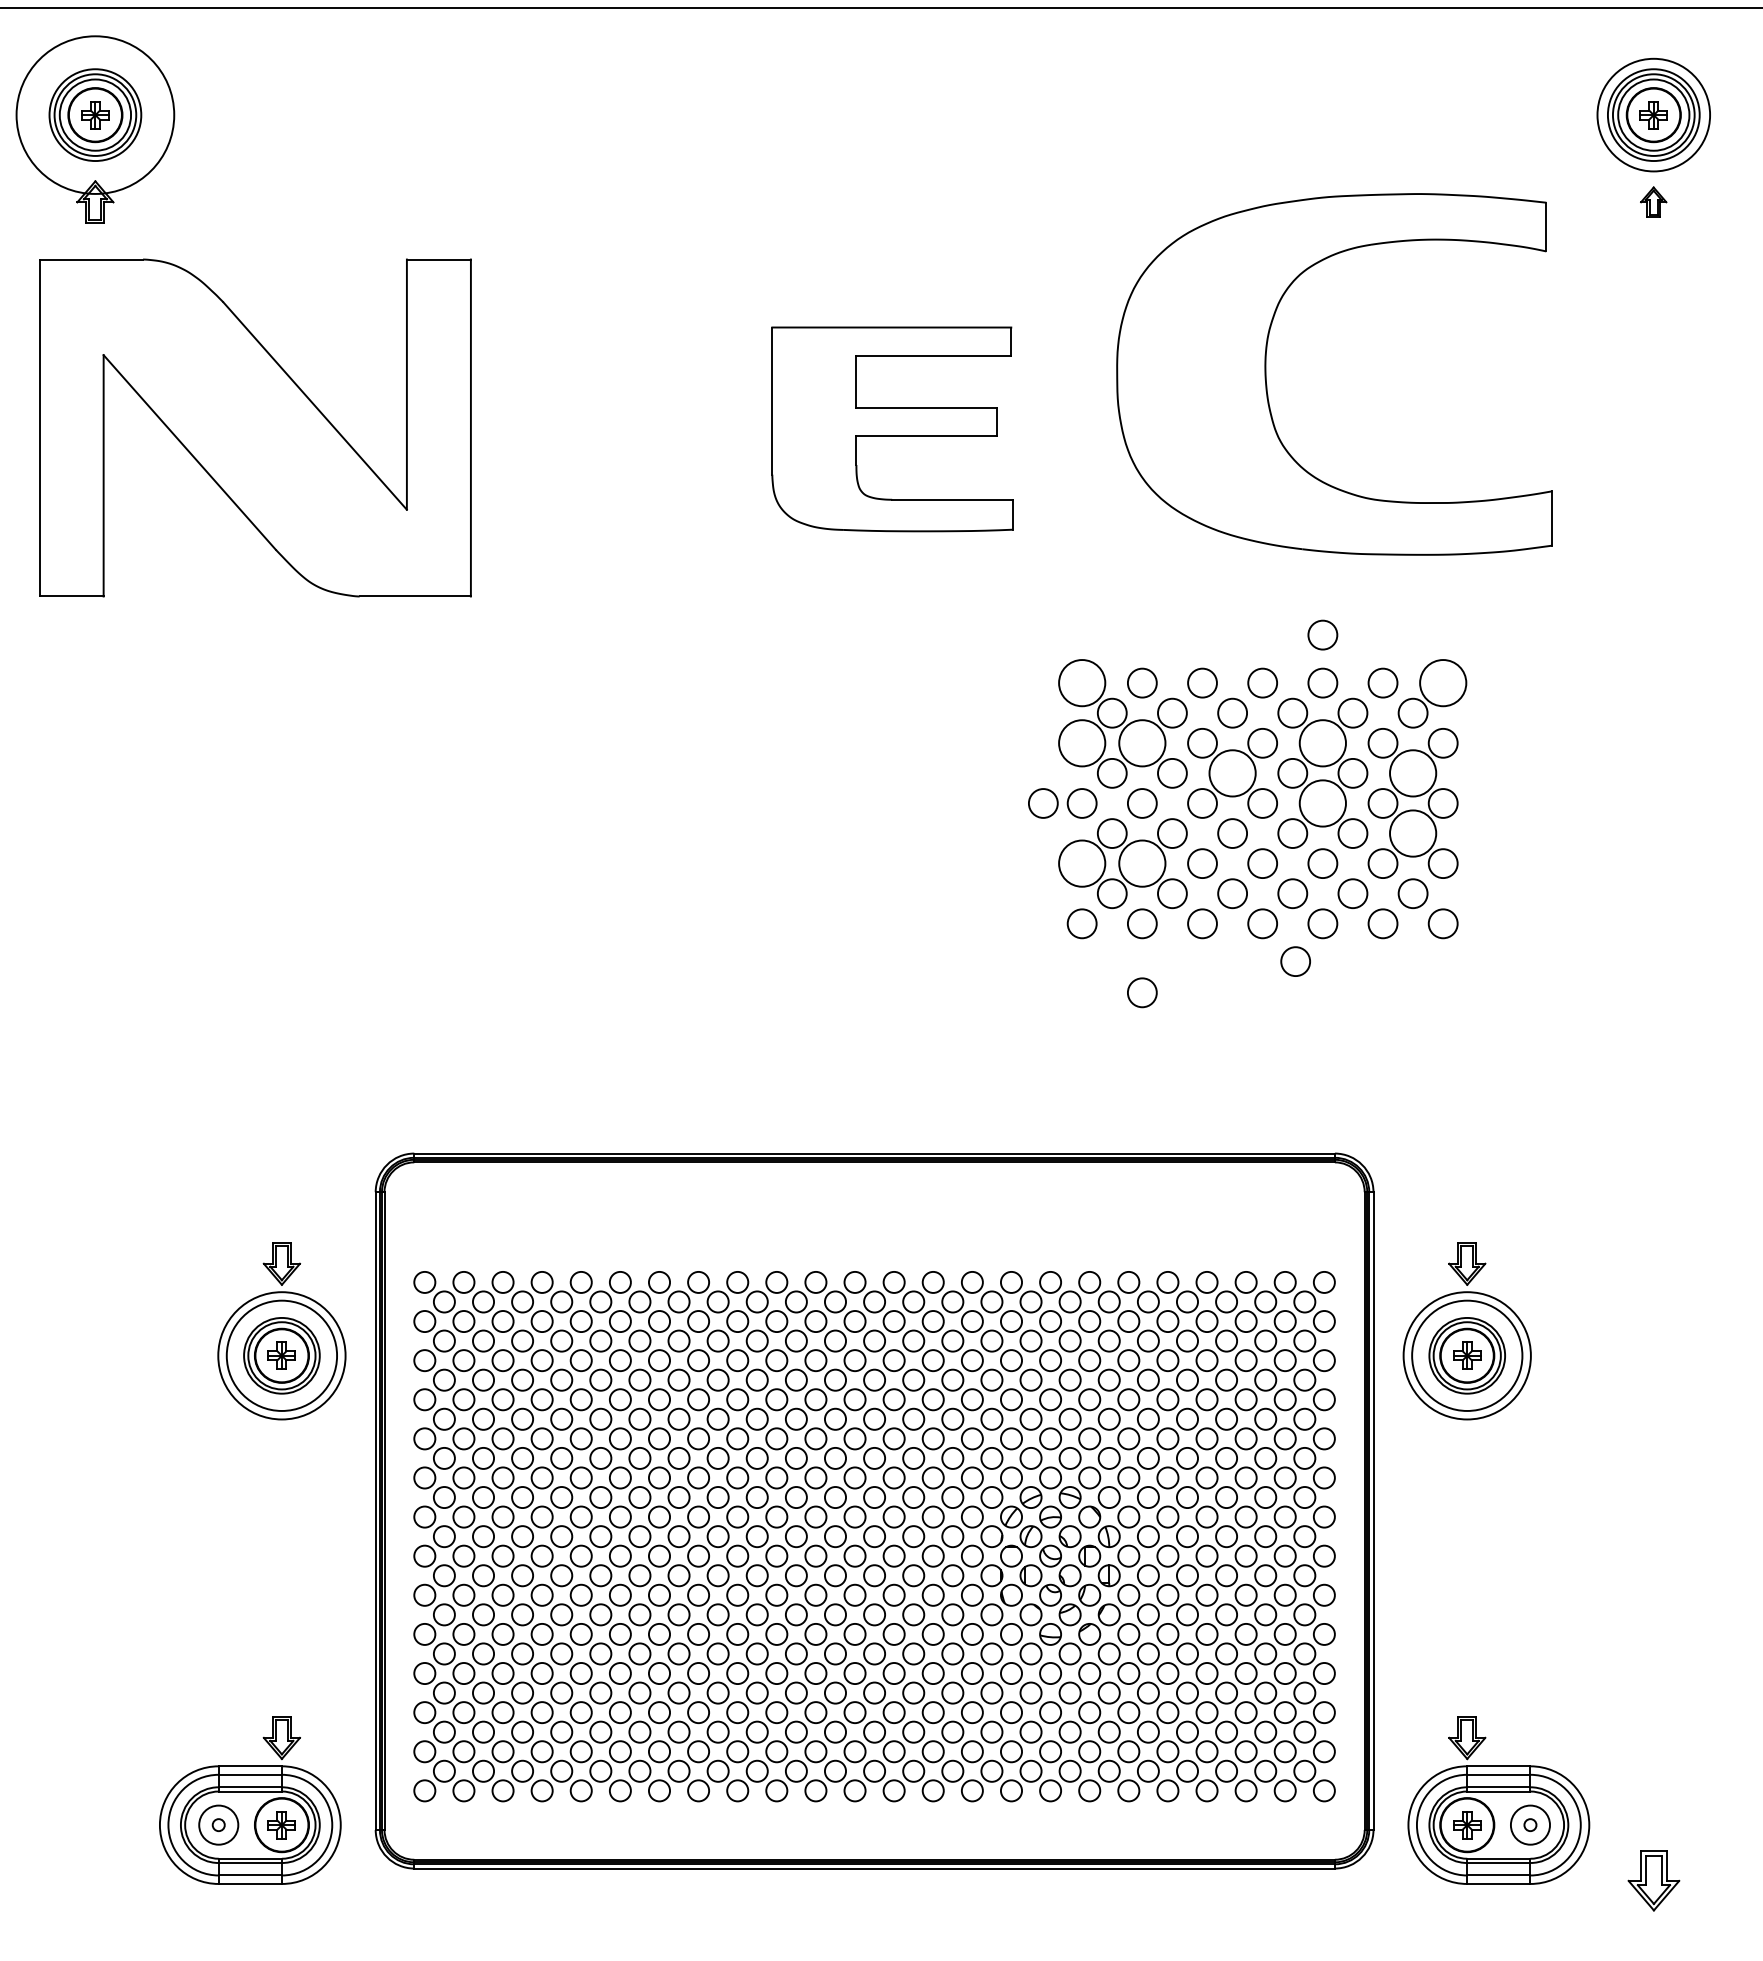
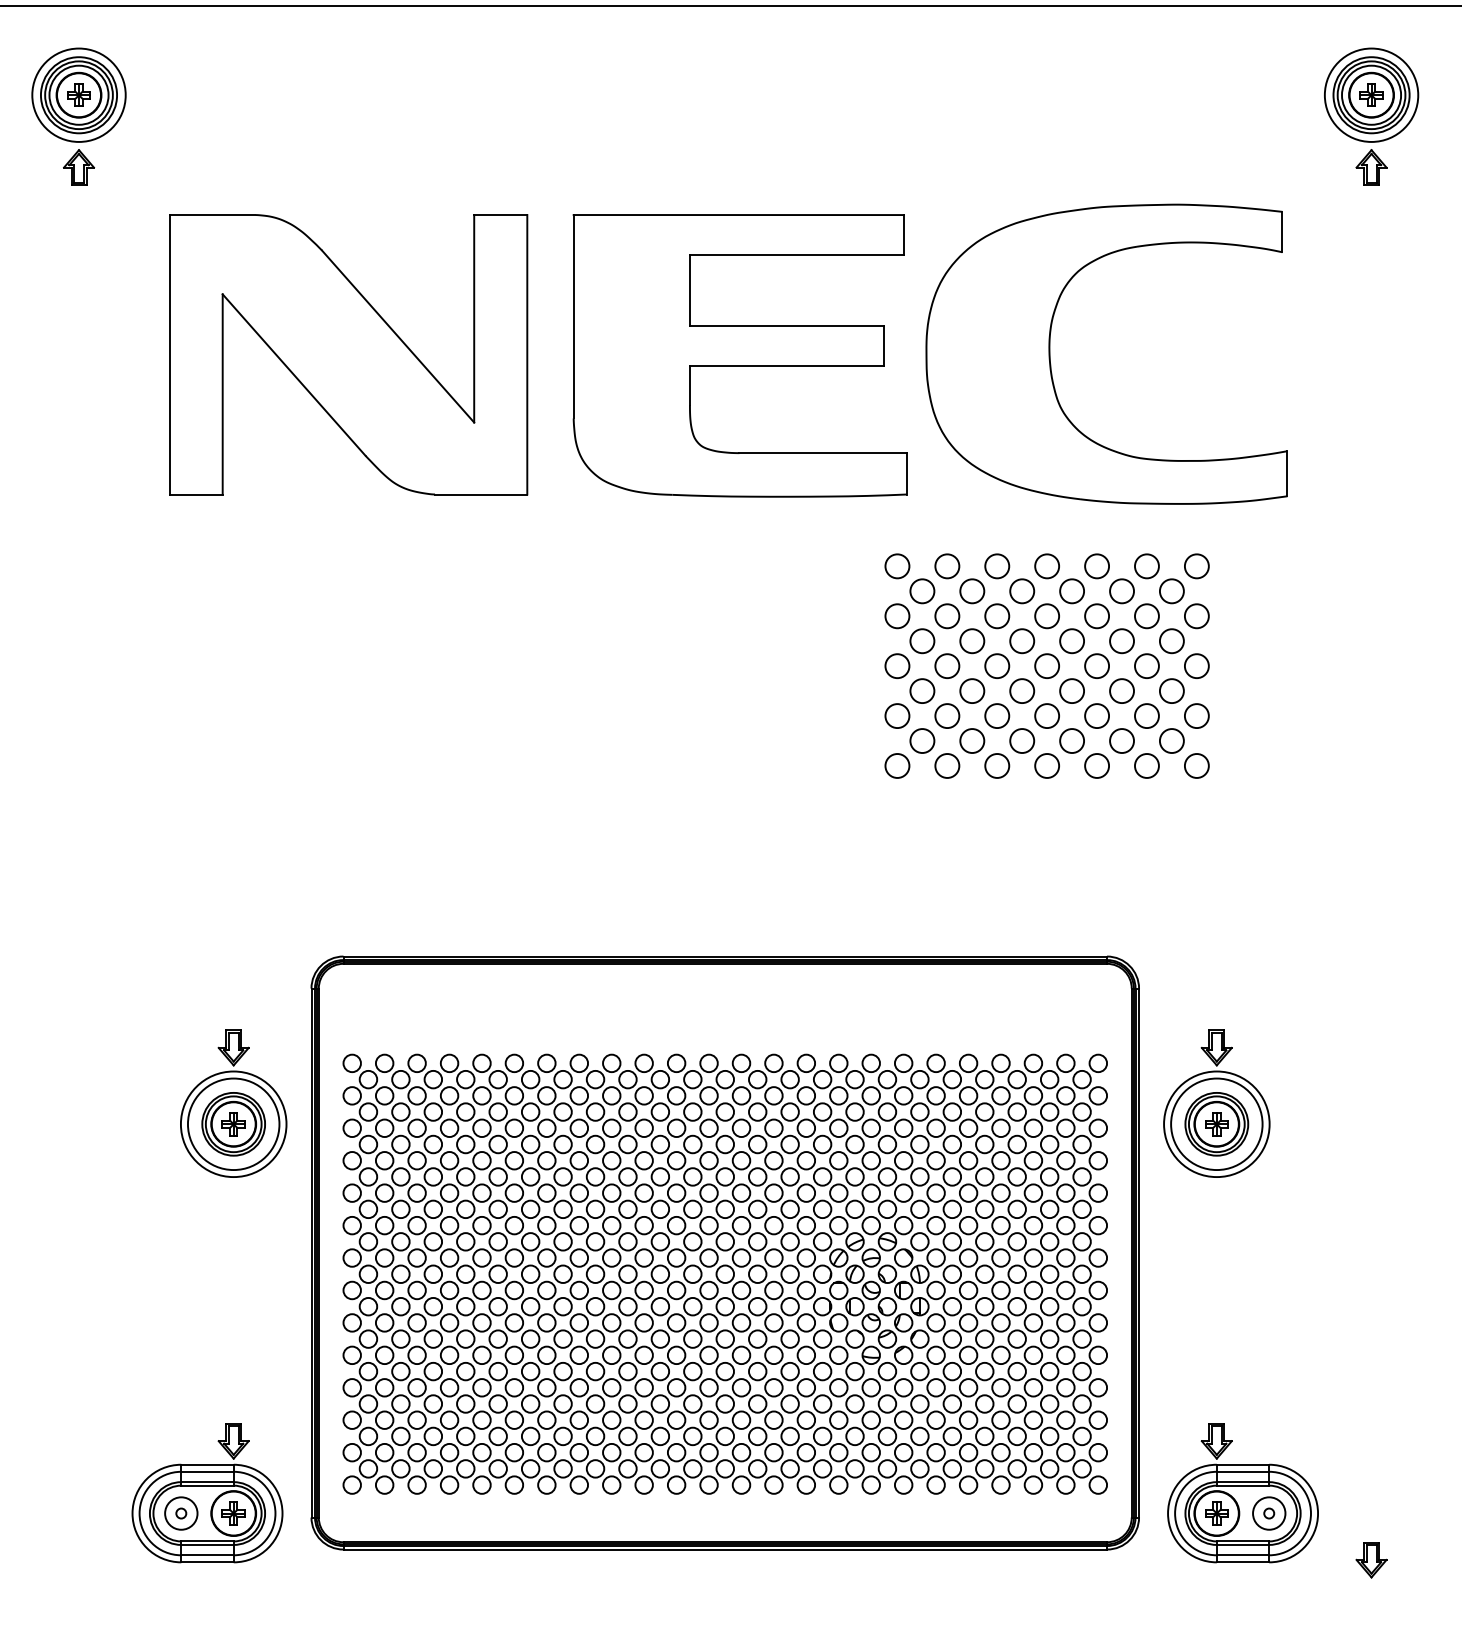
circle: (95, 114) -> (79, 94), size x0.71
part: (1653, 201) -> (1371, 166), size x1.43
part: (1267, 384) -> (1051, 362), moved
part: (255, 427) -> (348, 354), moved
part: (892, 429) -> (740, 356), size x1.67
circle: (1322, 634) -> (1096, 526), removed
circle: (1081, 682) -> (896, 565), size x0.62
circle: (1442, 682) -> (1196, 565), size x0.62
circle: (1081, 742) -> (896, 615), size x0.62
circle: (1141, 742) -> (946, 615), size x0.62
circle: (1322, 742) -> (1096, 615), size x0.62
circle: (1232, 772) -> (1022, 640), size x0.62
circle: (1412, 772) -> (1171, 640), size x0.62
circle: (1043, 803) -> (865, 666), removed
circle: (1322, 803) -> (1096, 666), size x0.62
circle: (1412, 833) -> (1171, 691), size x0.62
circle: (1081, 863) -> (896, 715), size x0.62
circle: (1141, 863) -> (946, 715), size x0.62
circle: (1295, 961) -> (1074, 797), removed
circle: (1142, 992) -> (947, 822), removed
part: (1653, 1881) -> (1371, 1560), size x0.71

